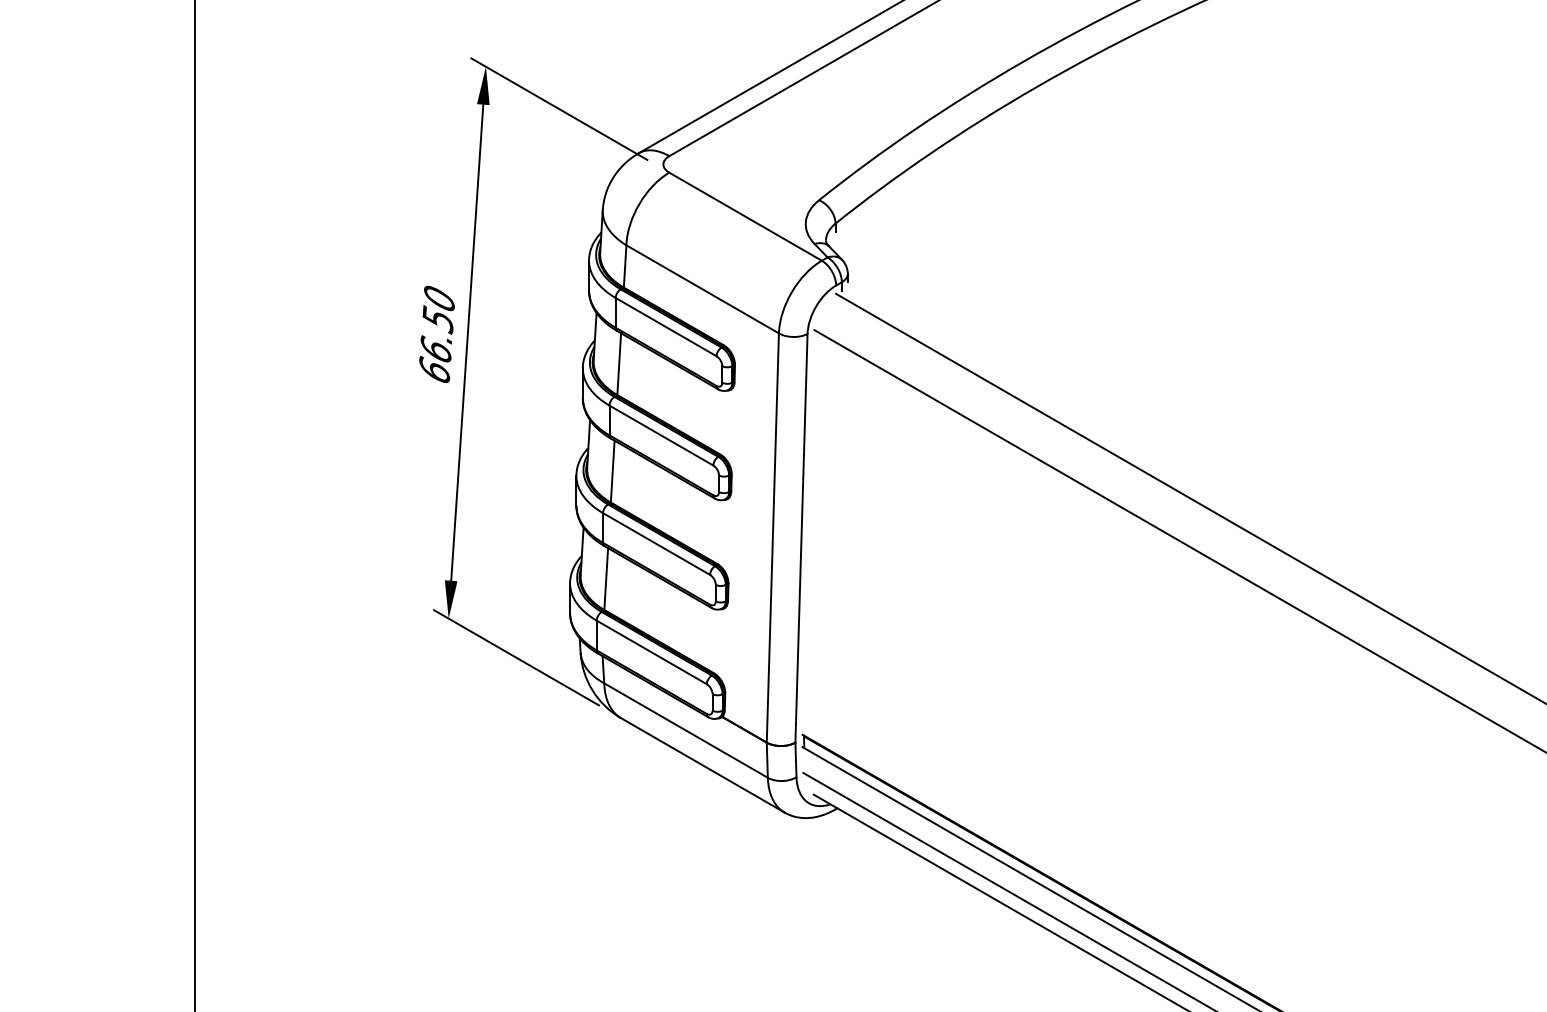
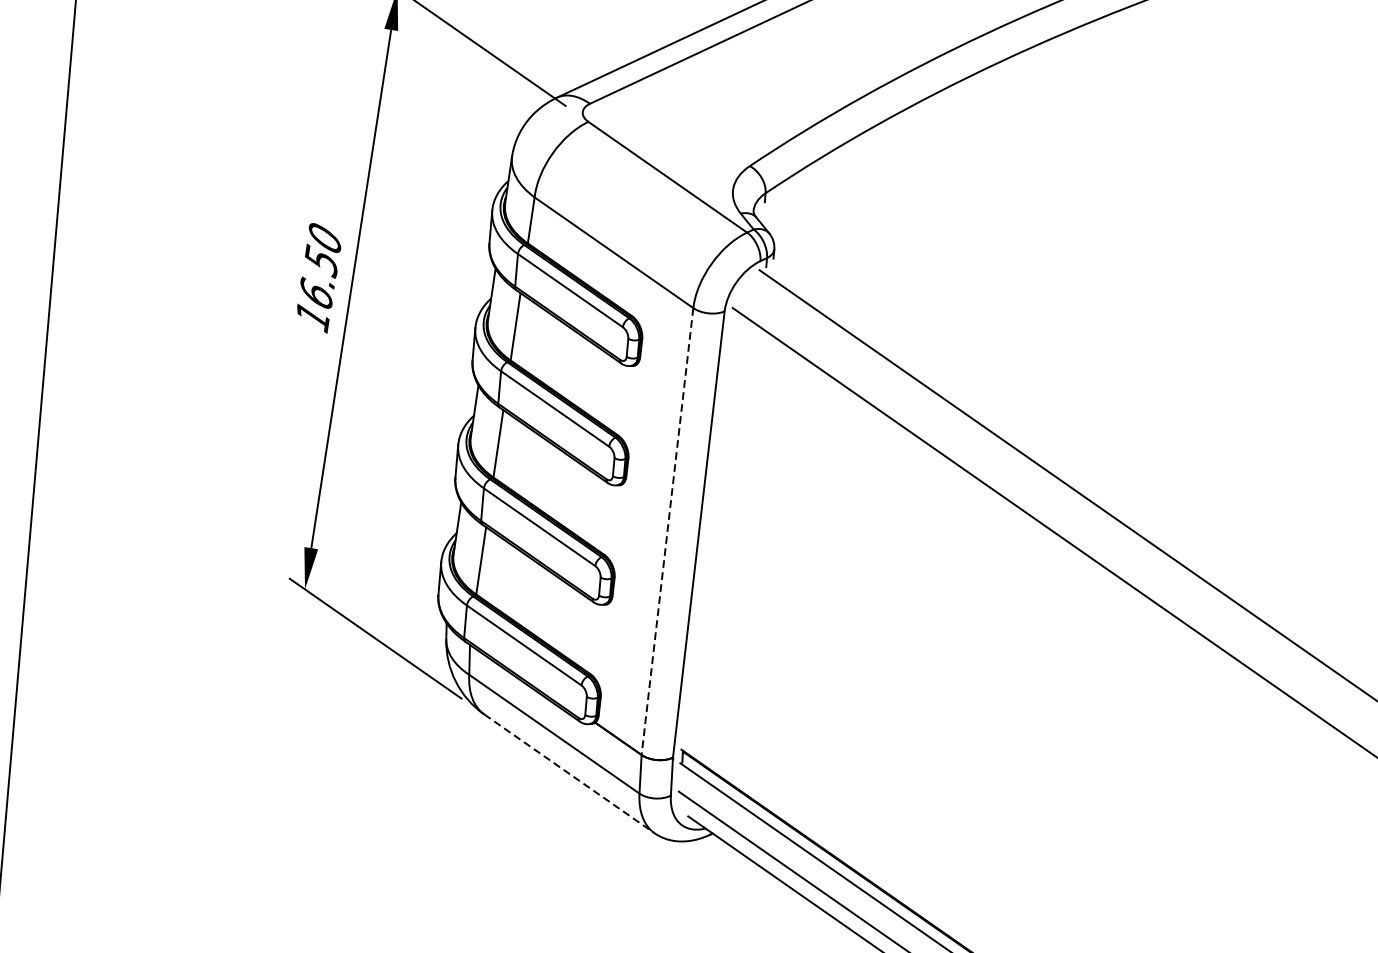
text: (434, 370) -> (312, 316), 66.50 -> 16.50
line: (772, 537) -> (667, 530), solid -> dashed
line: (703, 765) -> (570, 774), solid -> dashed

